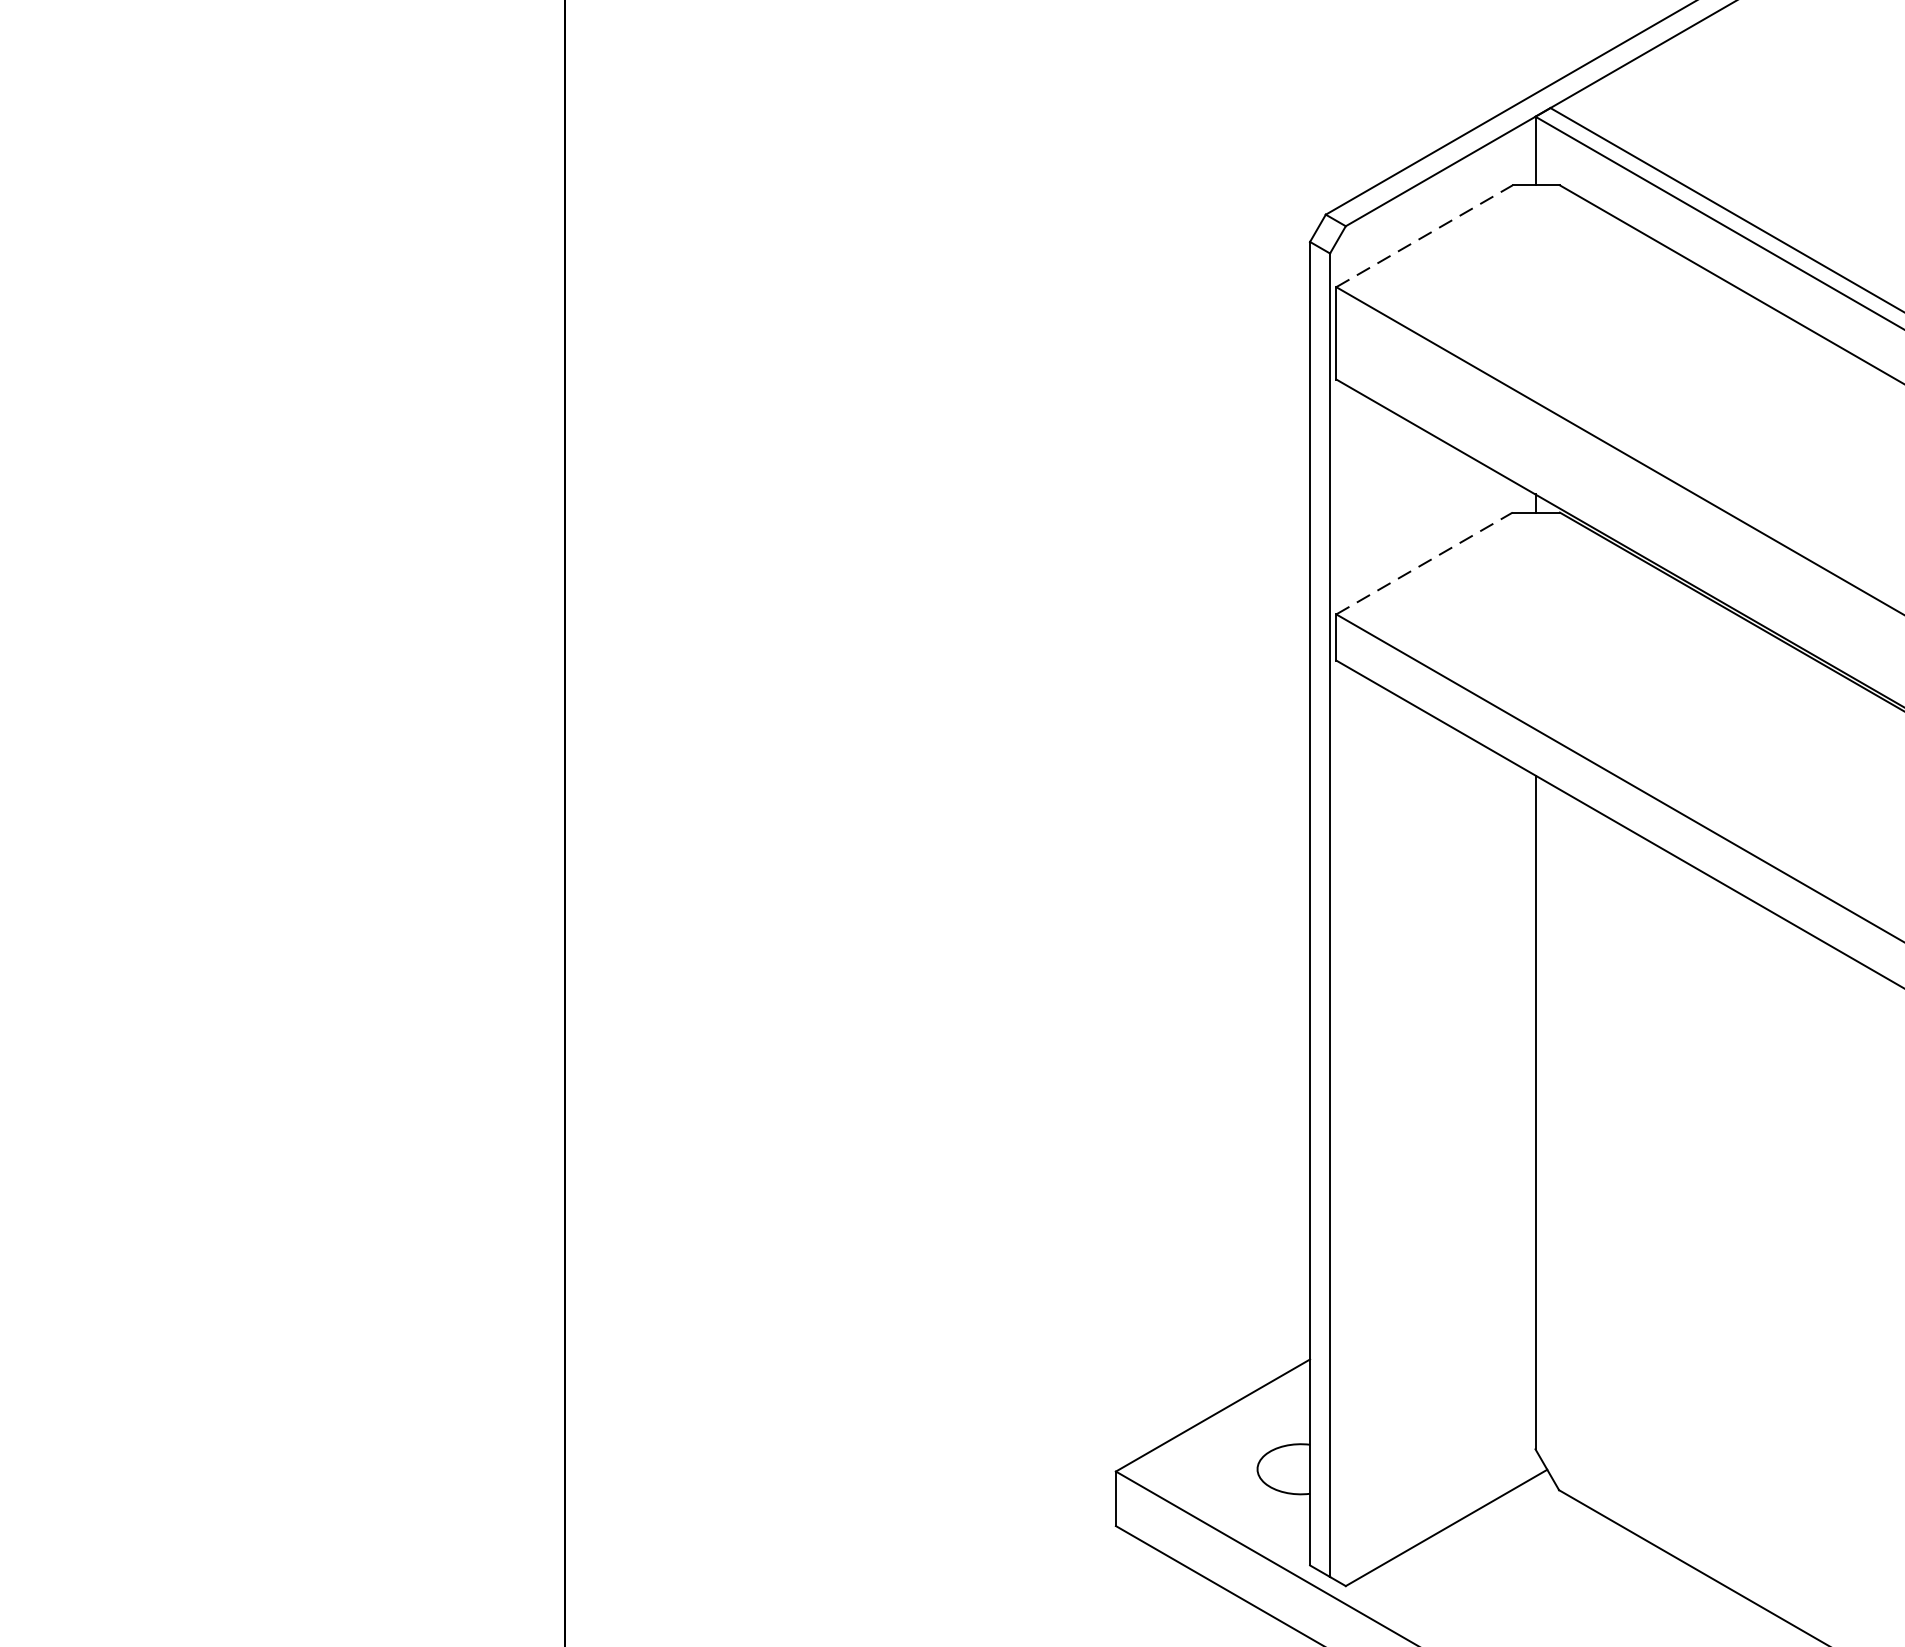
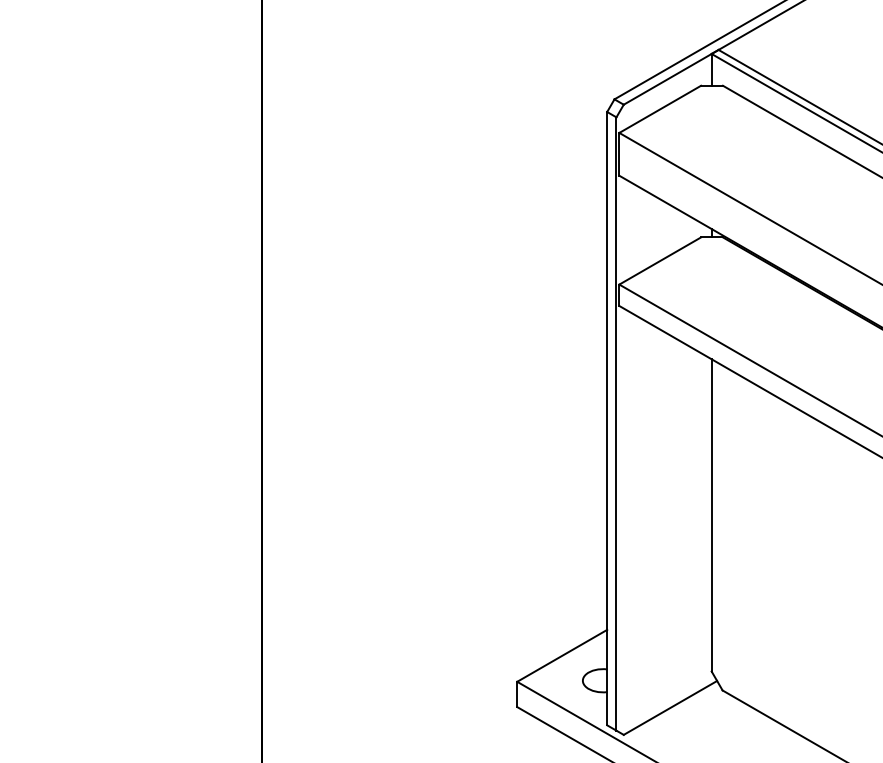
line: (1425, 236) -> (660, 109), dashed -> solid
line: (1425, 562) -> (660, 260), dashed -> solid

